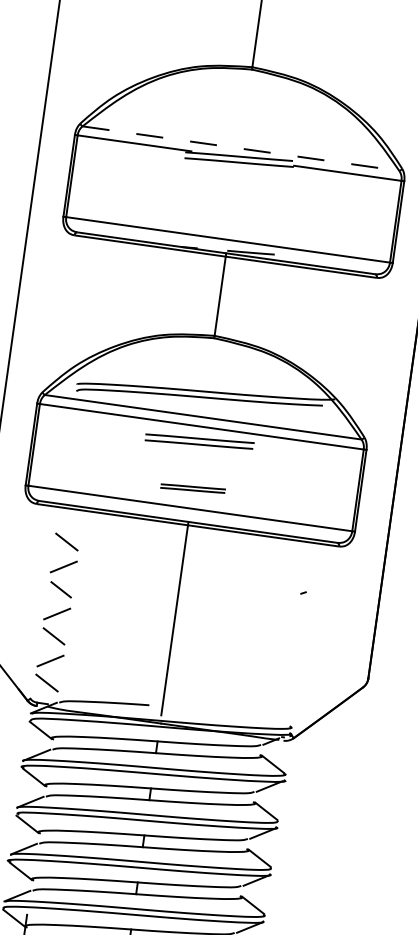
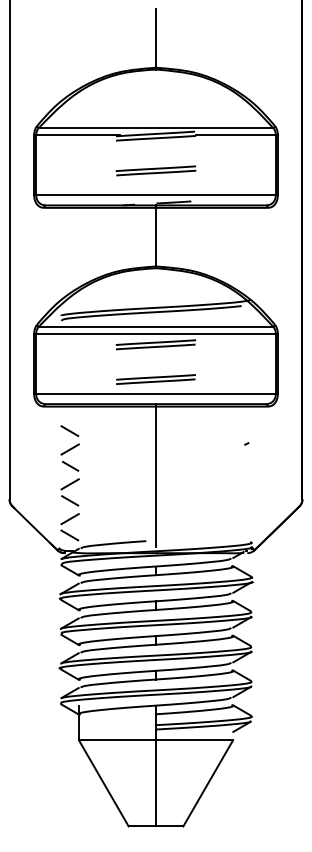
line: (241, 148) -> (156, 127), dashed -> solid
part: (232, 205) -> (155, 170), added
part: (192, 488) -> (155, 379), size x1.67

